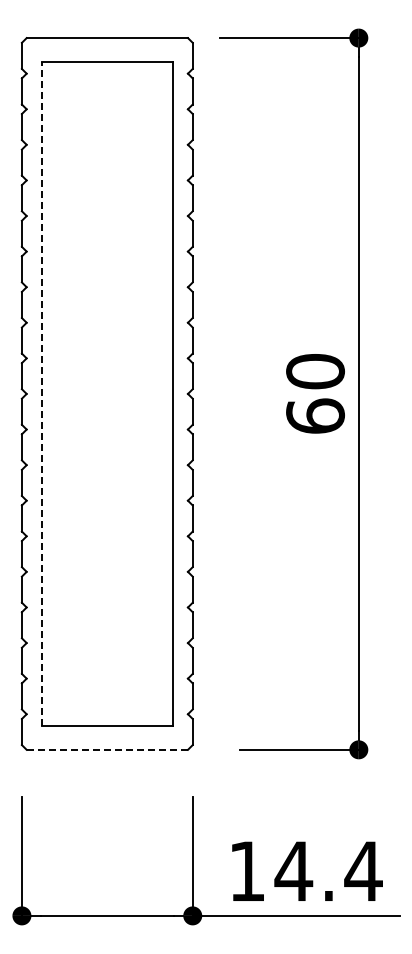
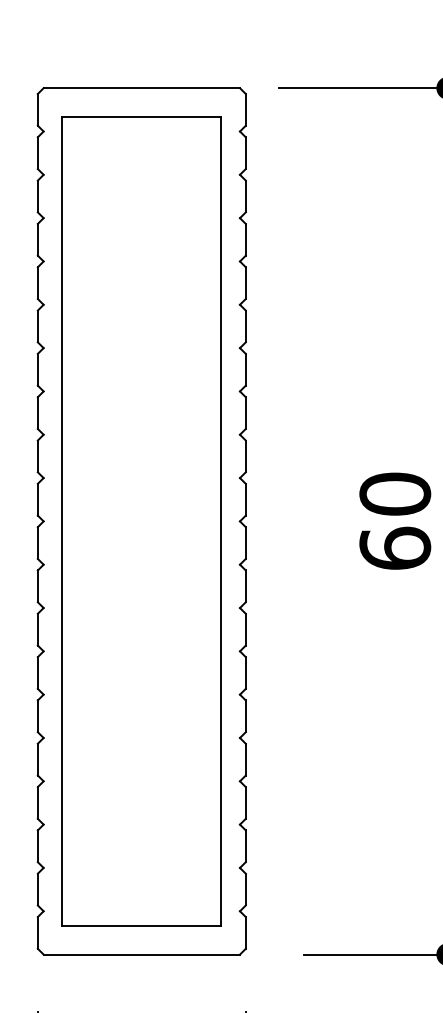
line: (42, 393) -> (62, 520), dashed -> solid
line: (107, 749) -> (142, 954), dashed -> solid

